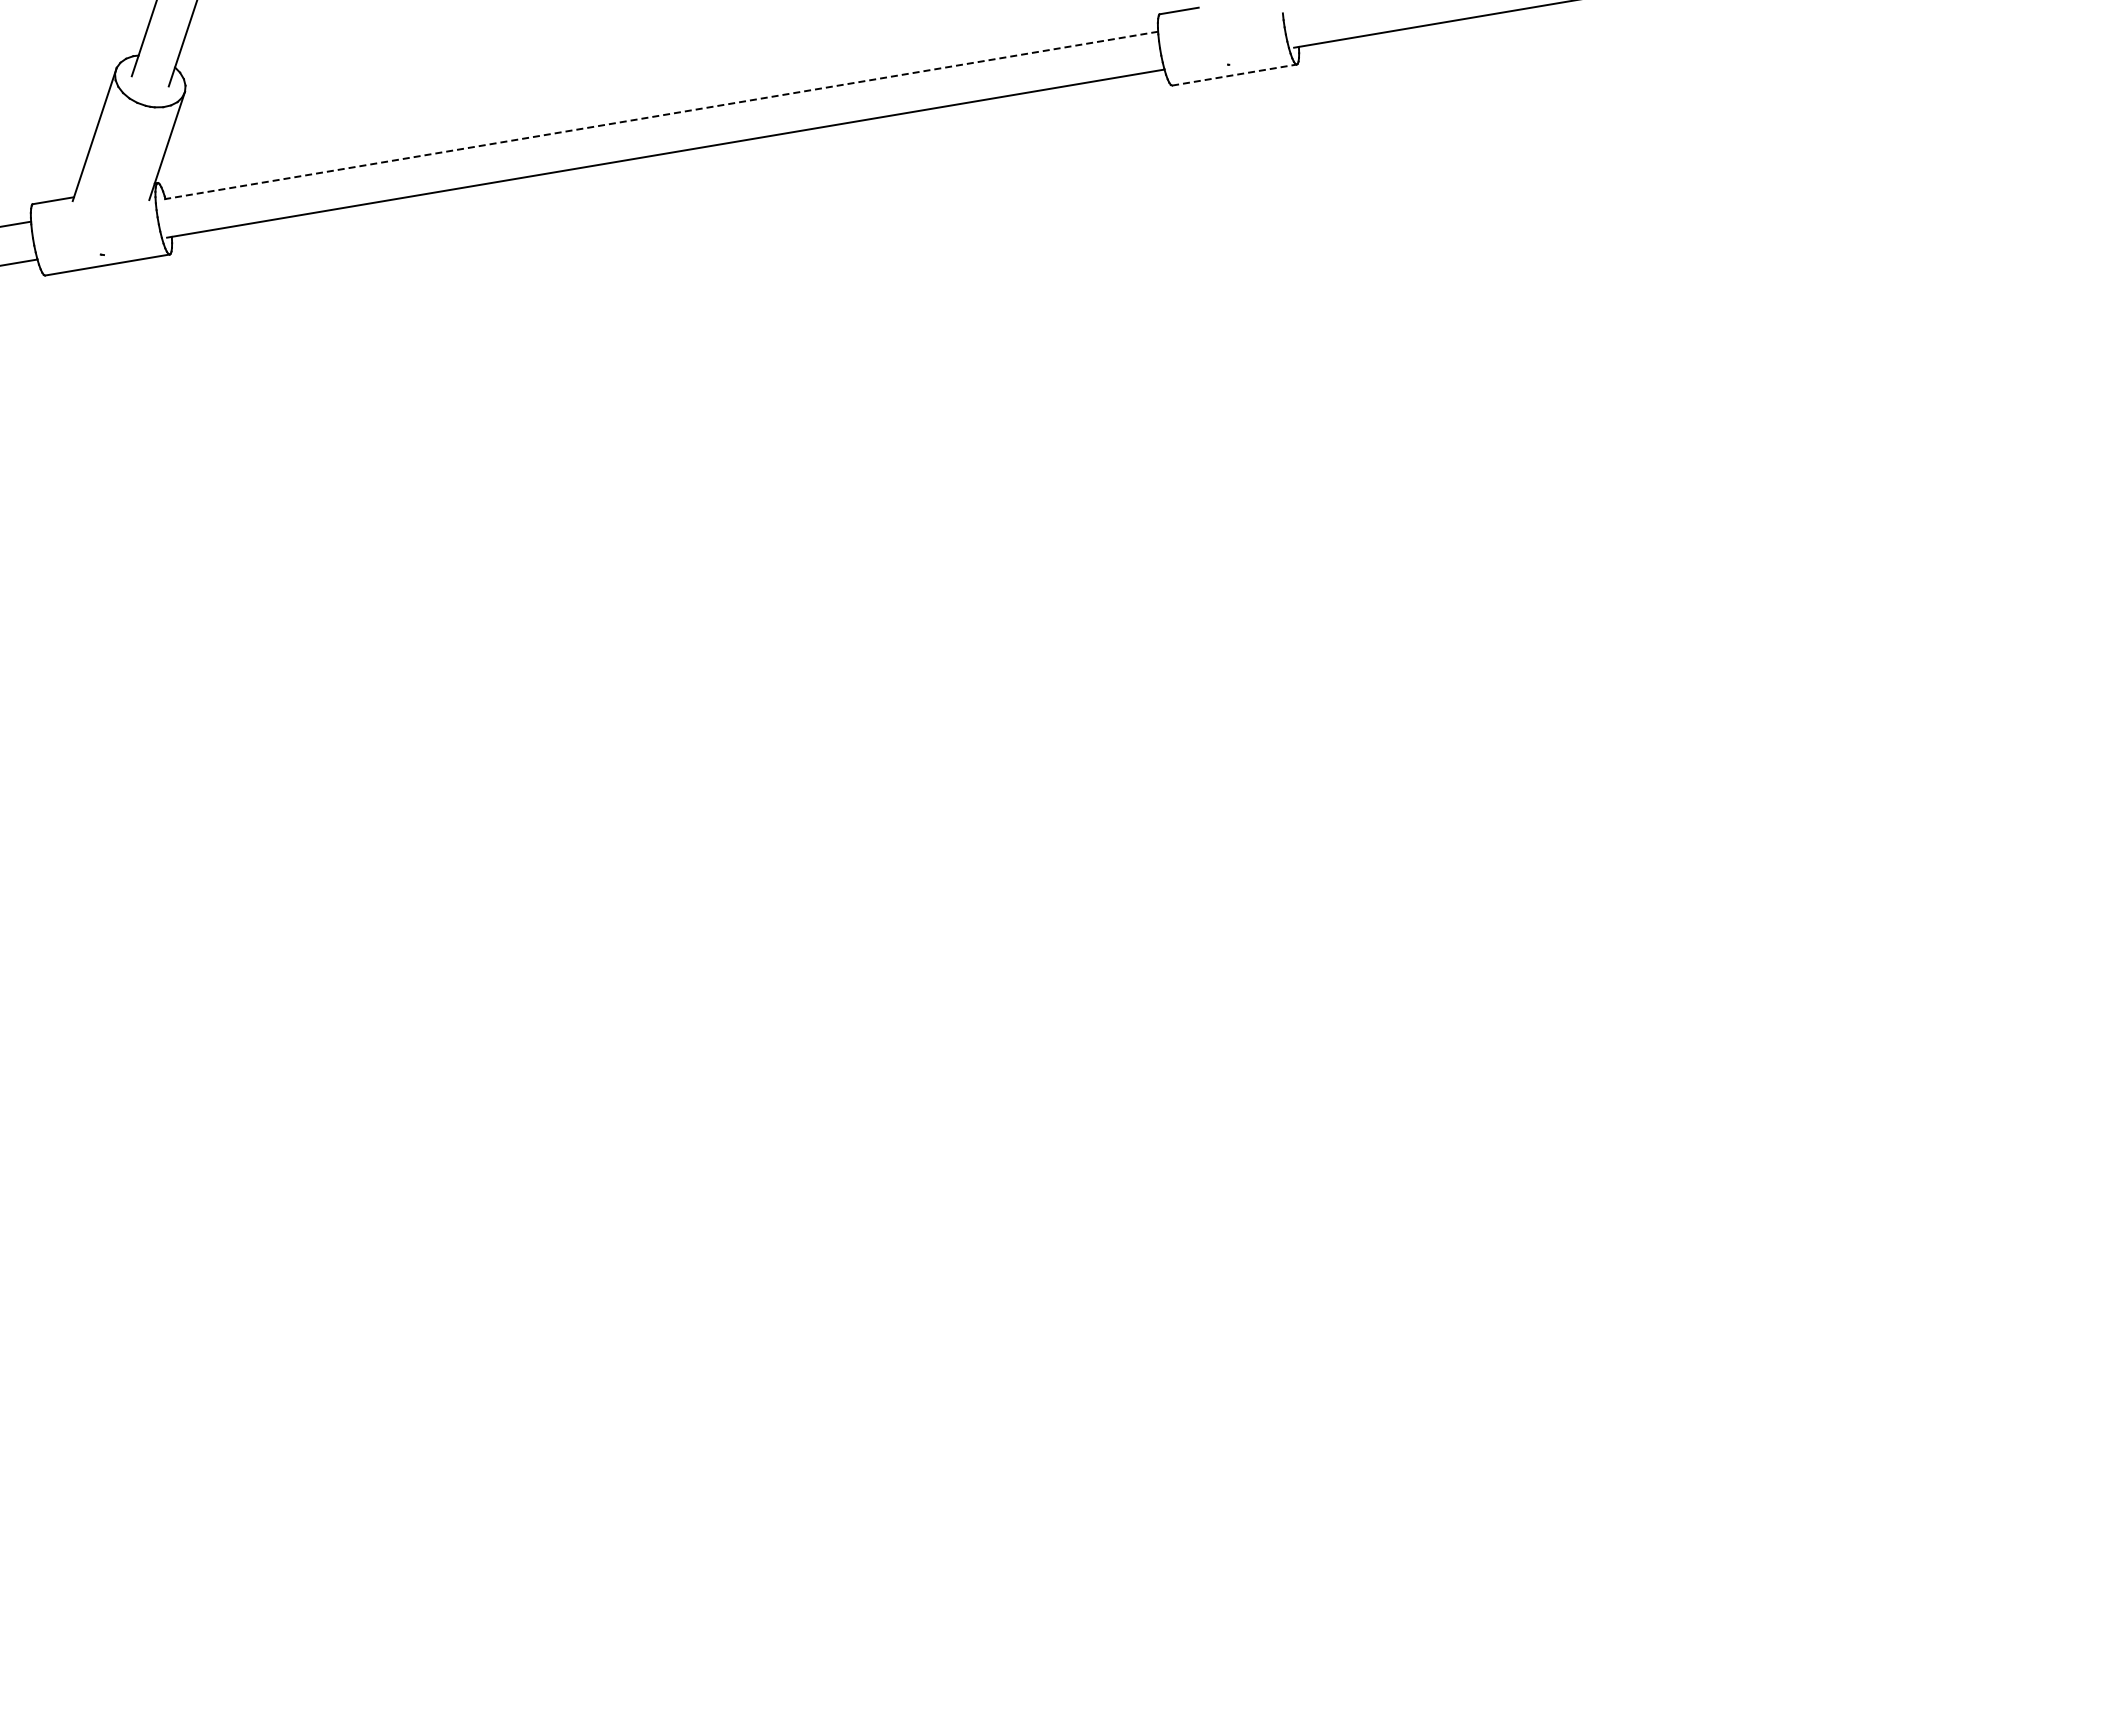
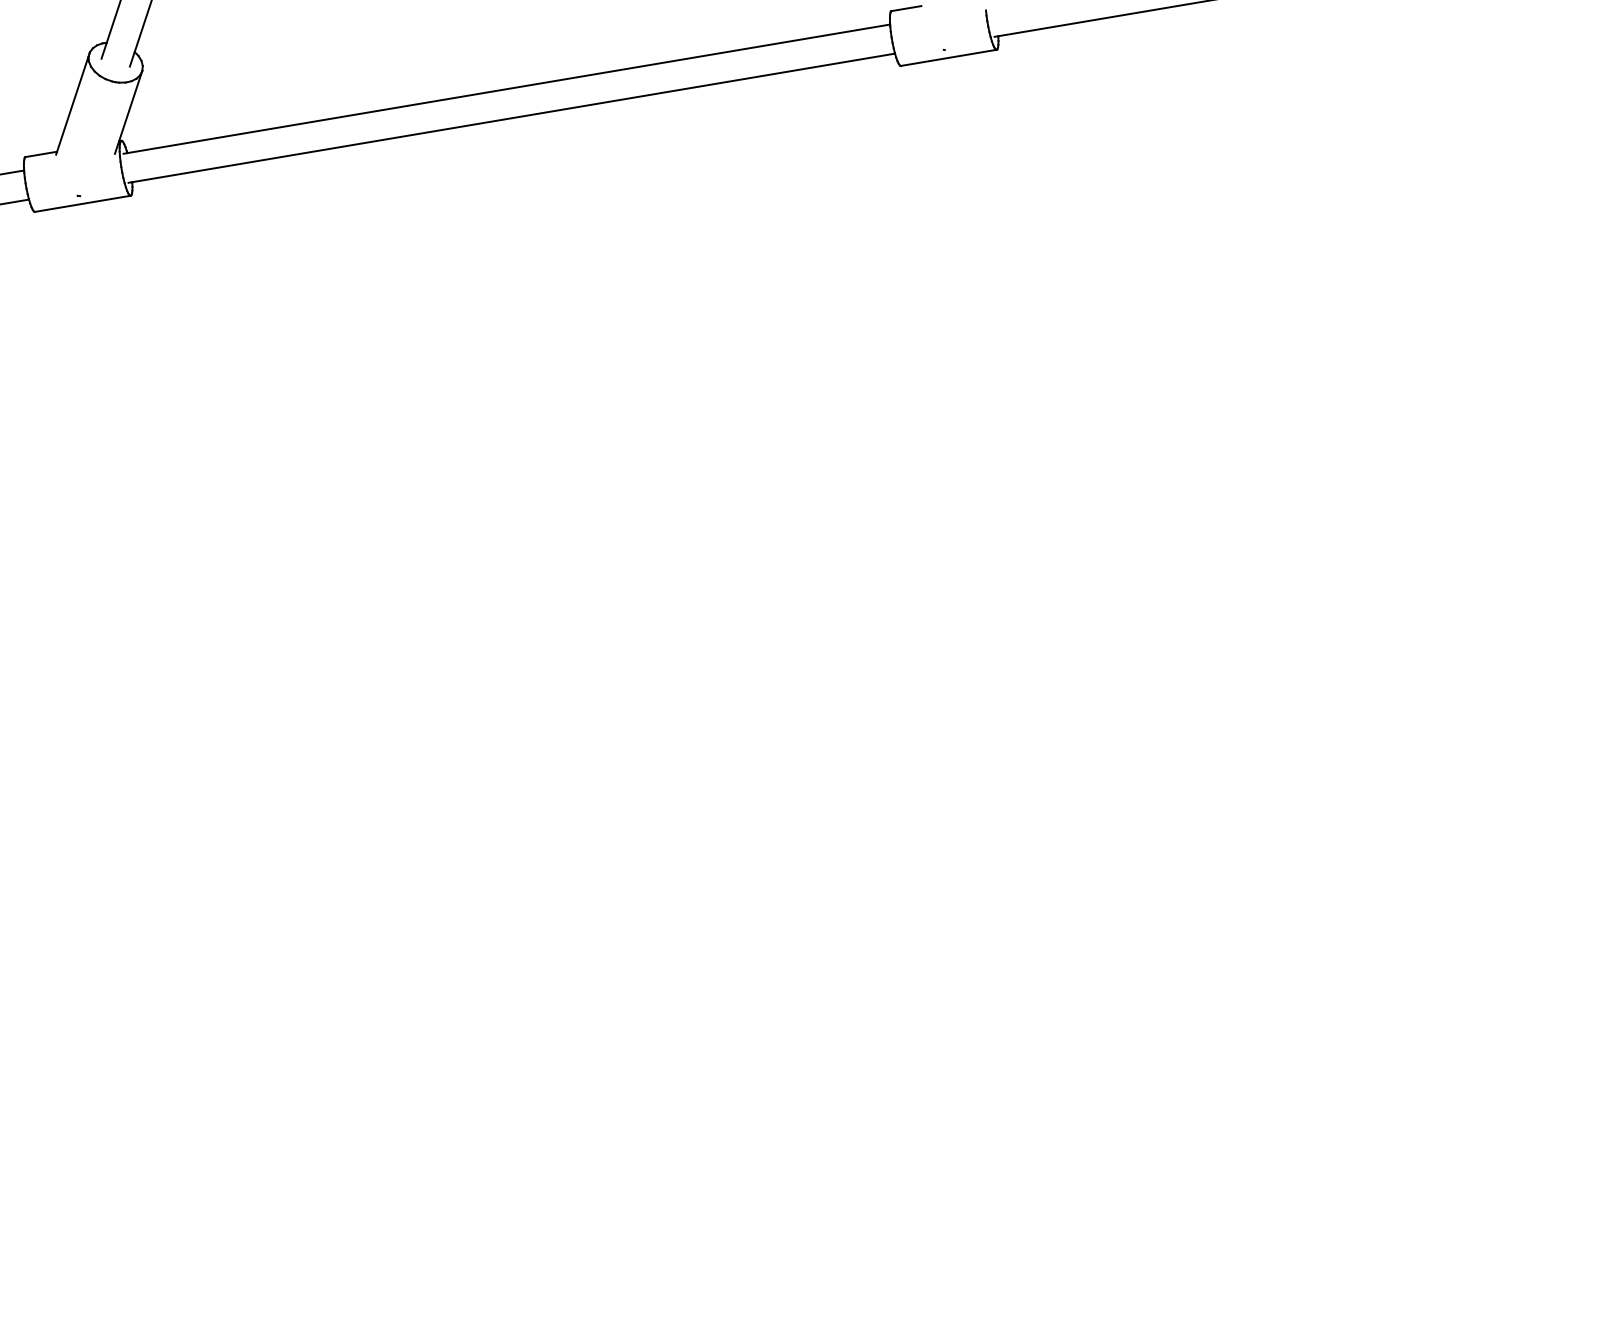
line: (1234, 75) -> (948, 58), dashed -> solid
line: (659, 115) -> (506, 88), dashed -> solid

